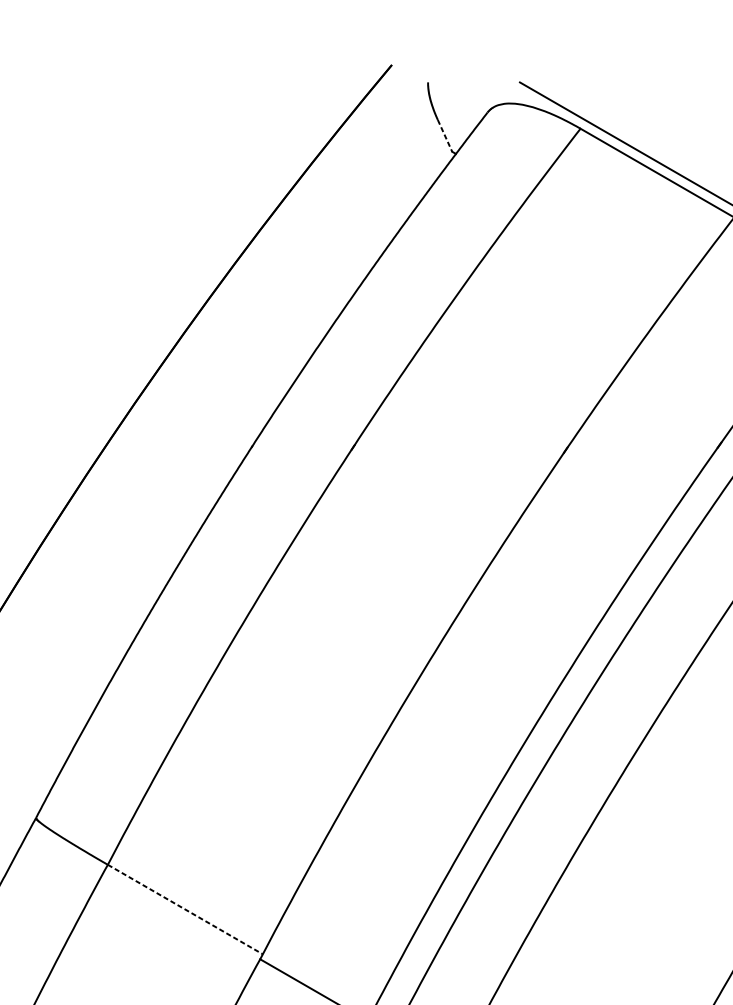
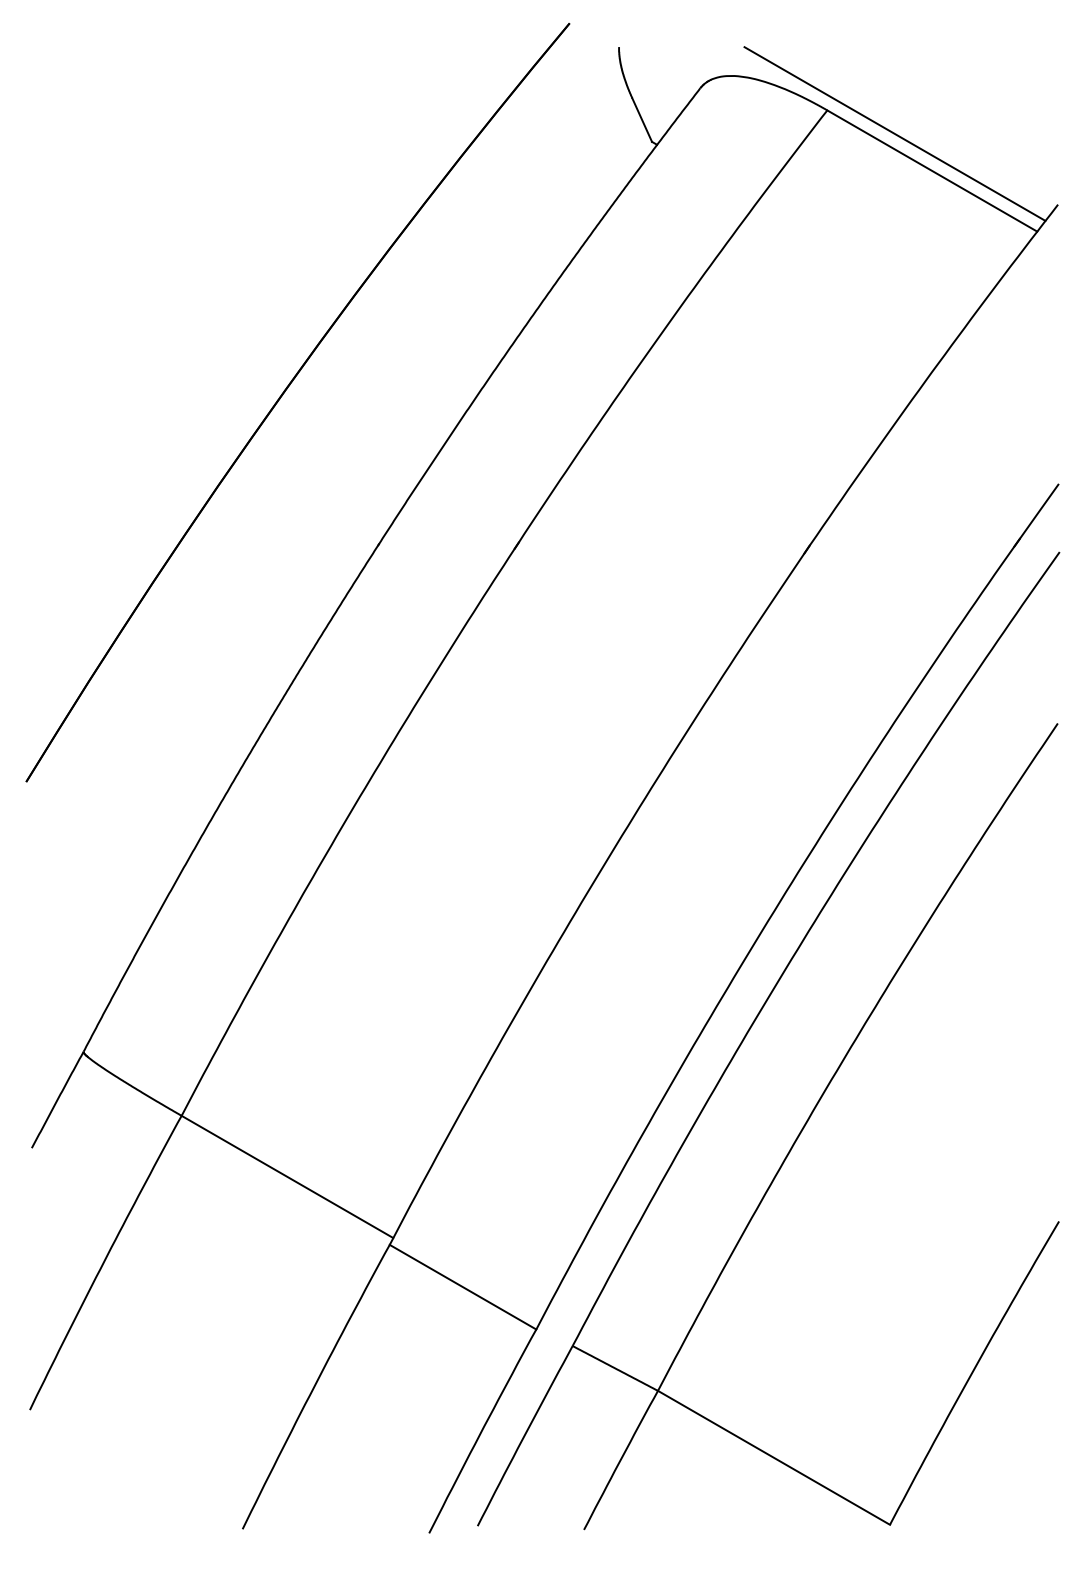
line: (445, 136) -> (642, 120), dashed -> solid
line: (185, 909) -> (287, 1177), dashed -> solid

